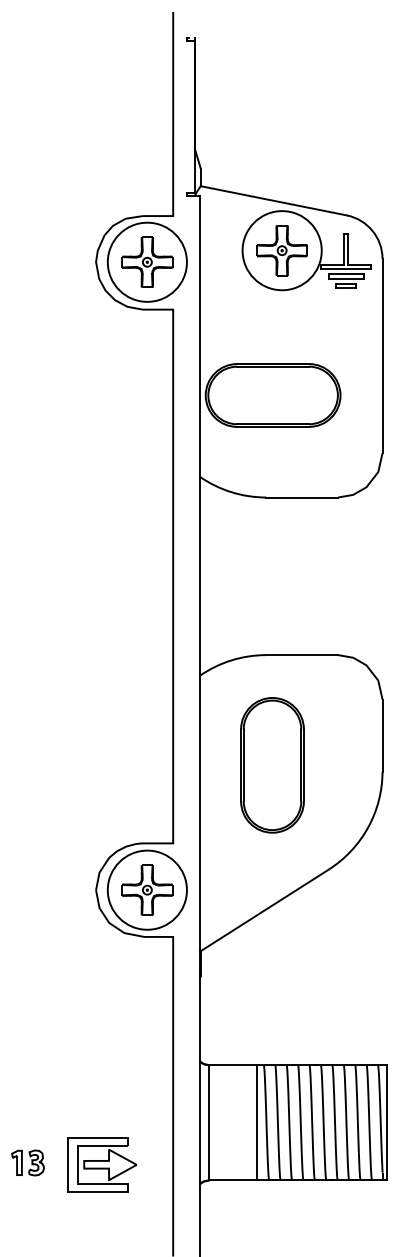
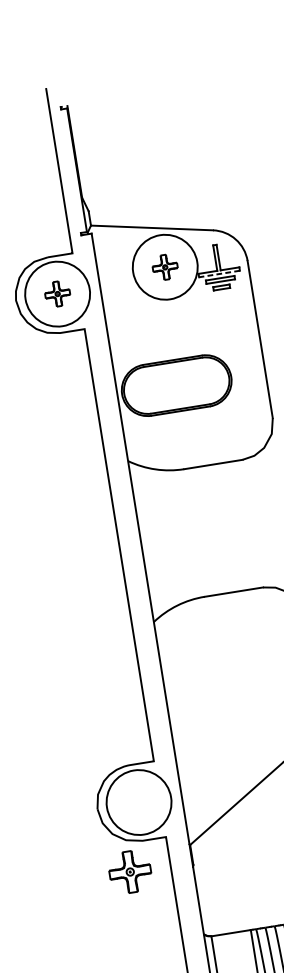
part: (281, 250) -> (164, 267), size x0.6
part: (147, 261) -> (57, 293), size x0.6
line: (345, 269) -> (218, 274), solid -> dashed
part: (272, 765) -> (224, 685), removed
part: (147, 889) -> (130, 871), moved

